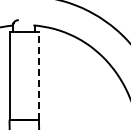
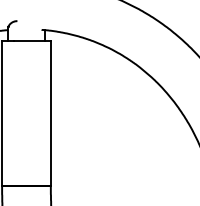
line: (38, 75) -> (50, 112), dashed -> solid

